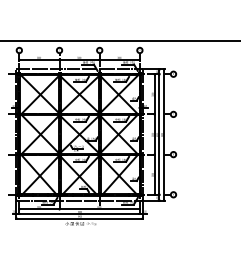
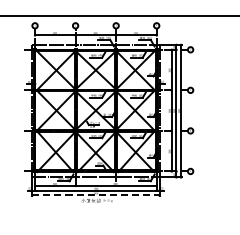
line: (79, 218) -> (95, 195), solid -> dashed

